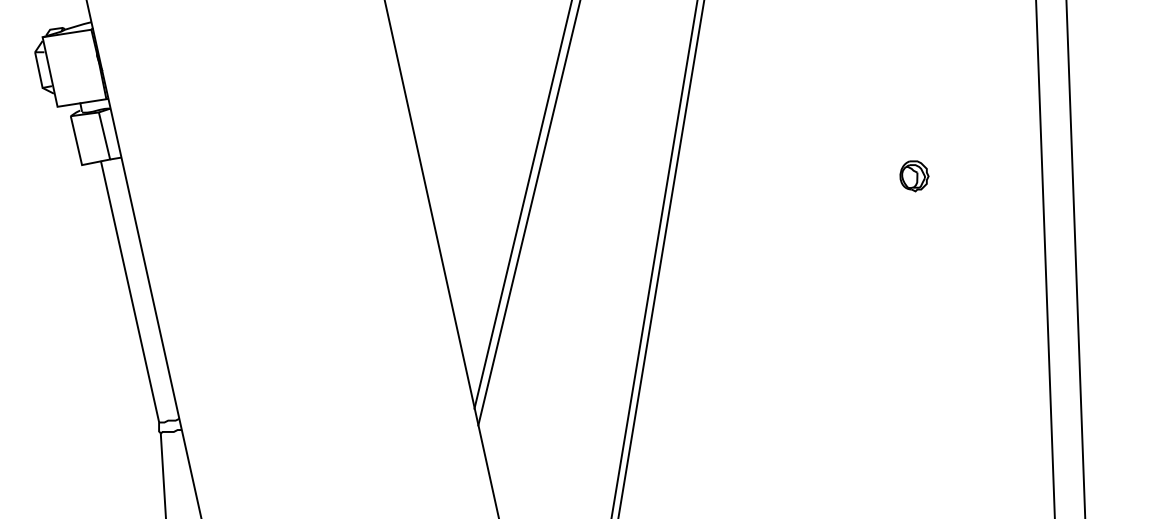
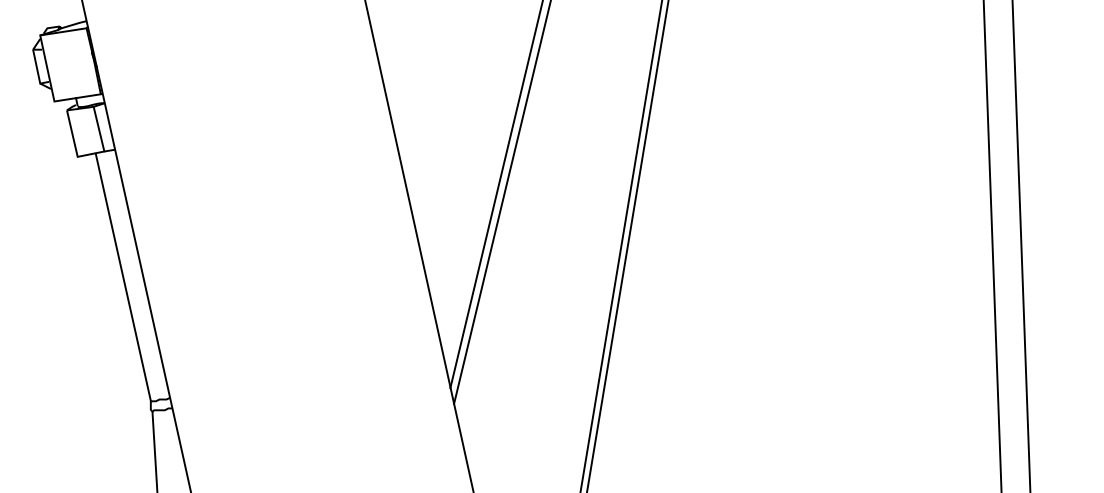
part: (914, 176) -> (868, 167), removed

